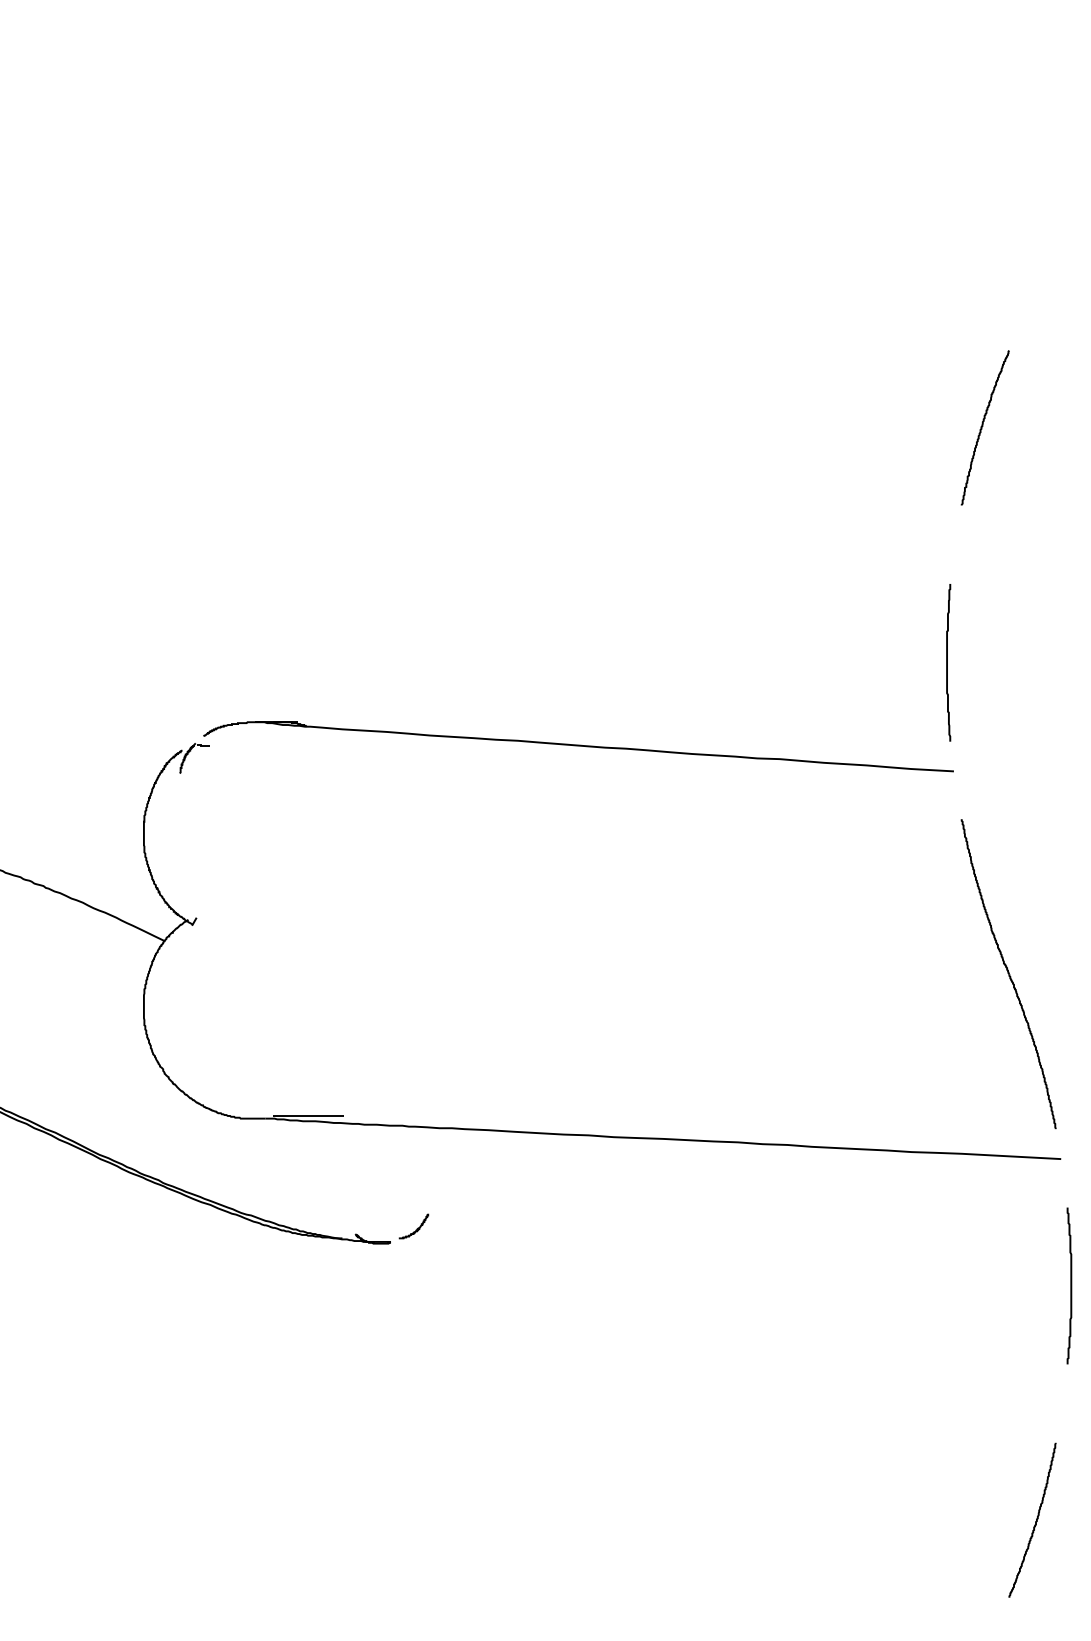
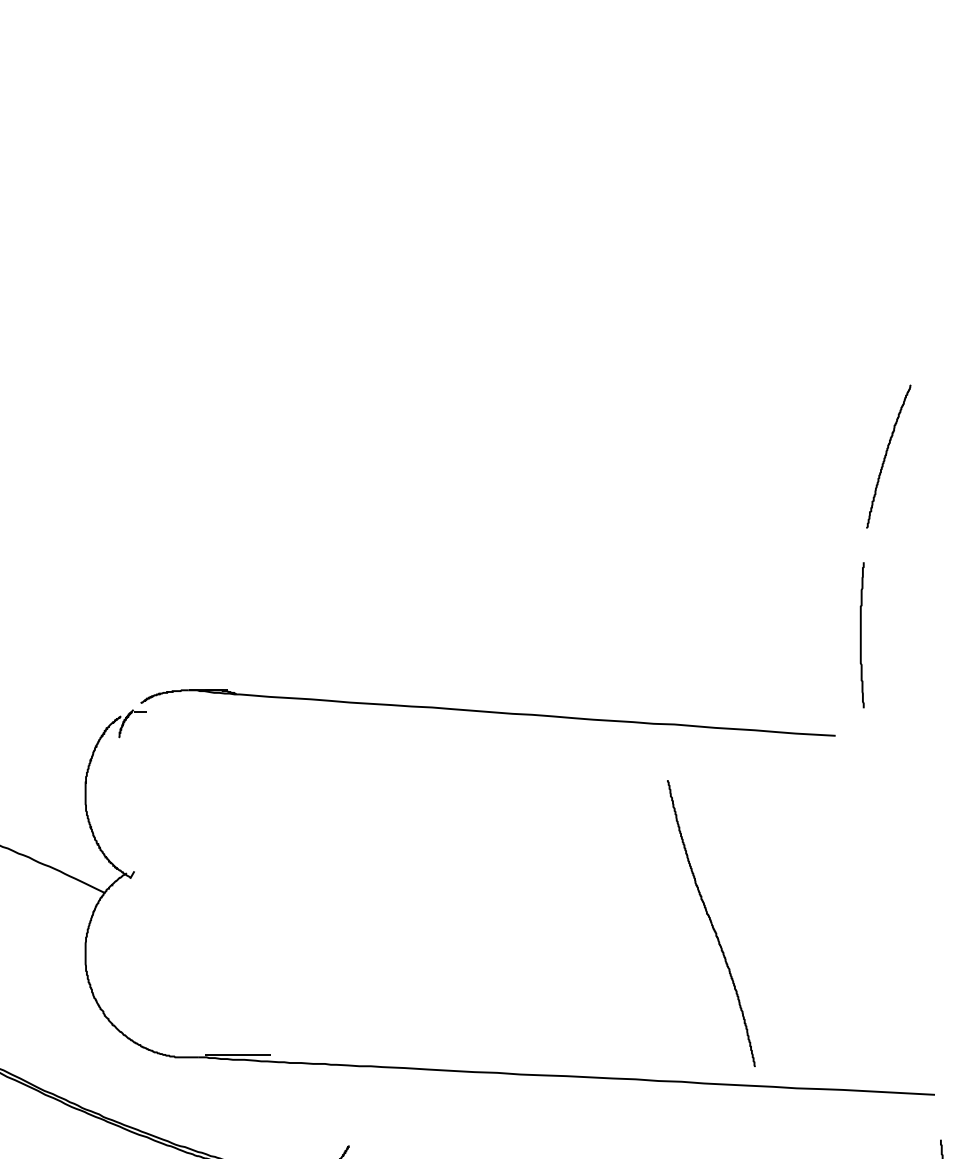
curve: (983, 426) -> (887, 455), moved
curve: (947, 662) -> (861, 634), moved
part: (1008, 974) -> (711, 923), moved

